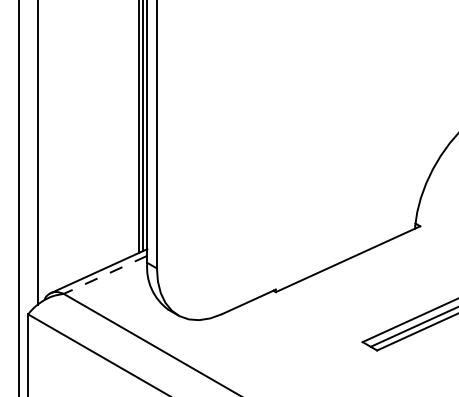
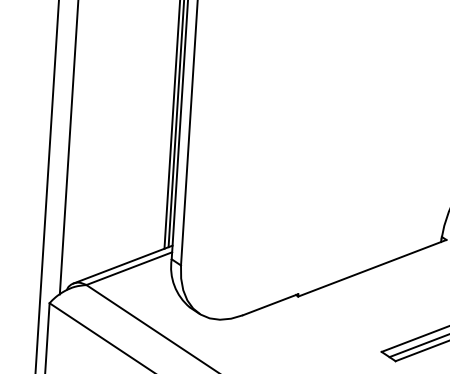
line: (105, 274) -> (129, 268), dashed -> solid

